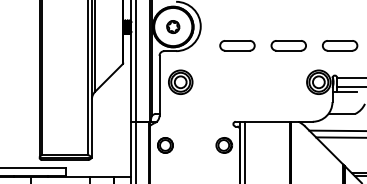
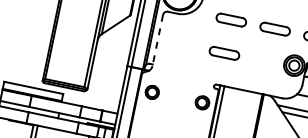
part: (180, 81) -> (176, 40), removed
part: (237, 84) -> (224, 53), added
line: (159, 85) -> (157, 40), solid -> dashed

